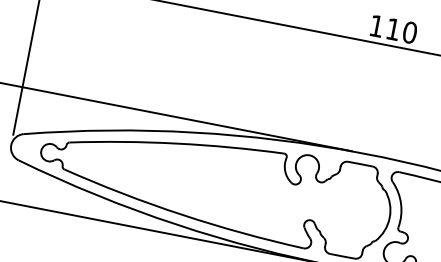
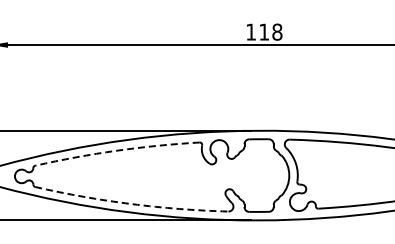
text: (410, 33) -> (277, 32), 110 -> 118
arc: (176, 143) -> (116, 150), solid -> dashed
arc: (182, 215) -> (131, 204), solid -> dashed

